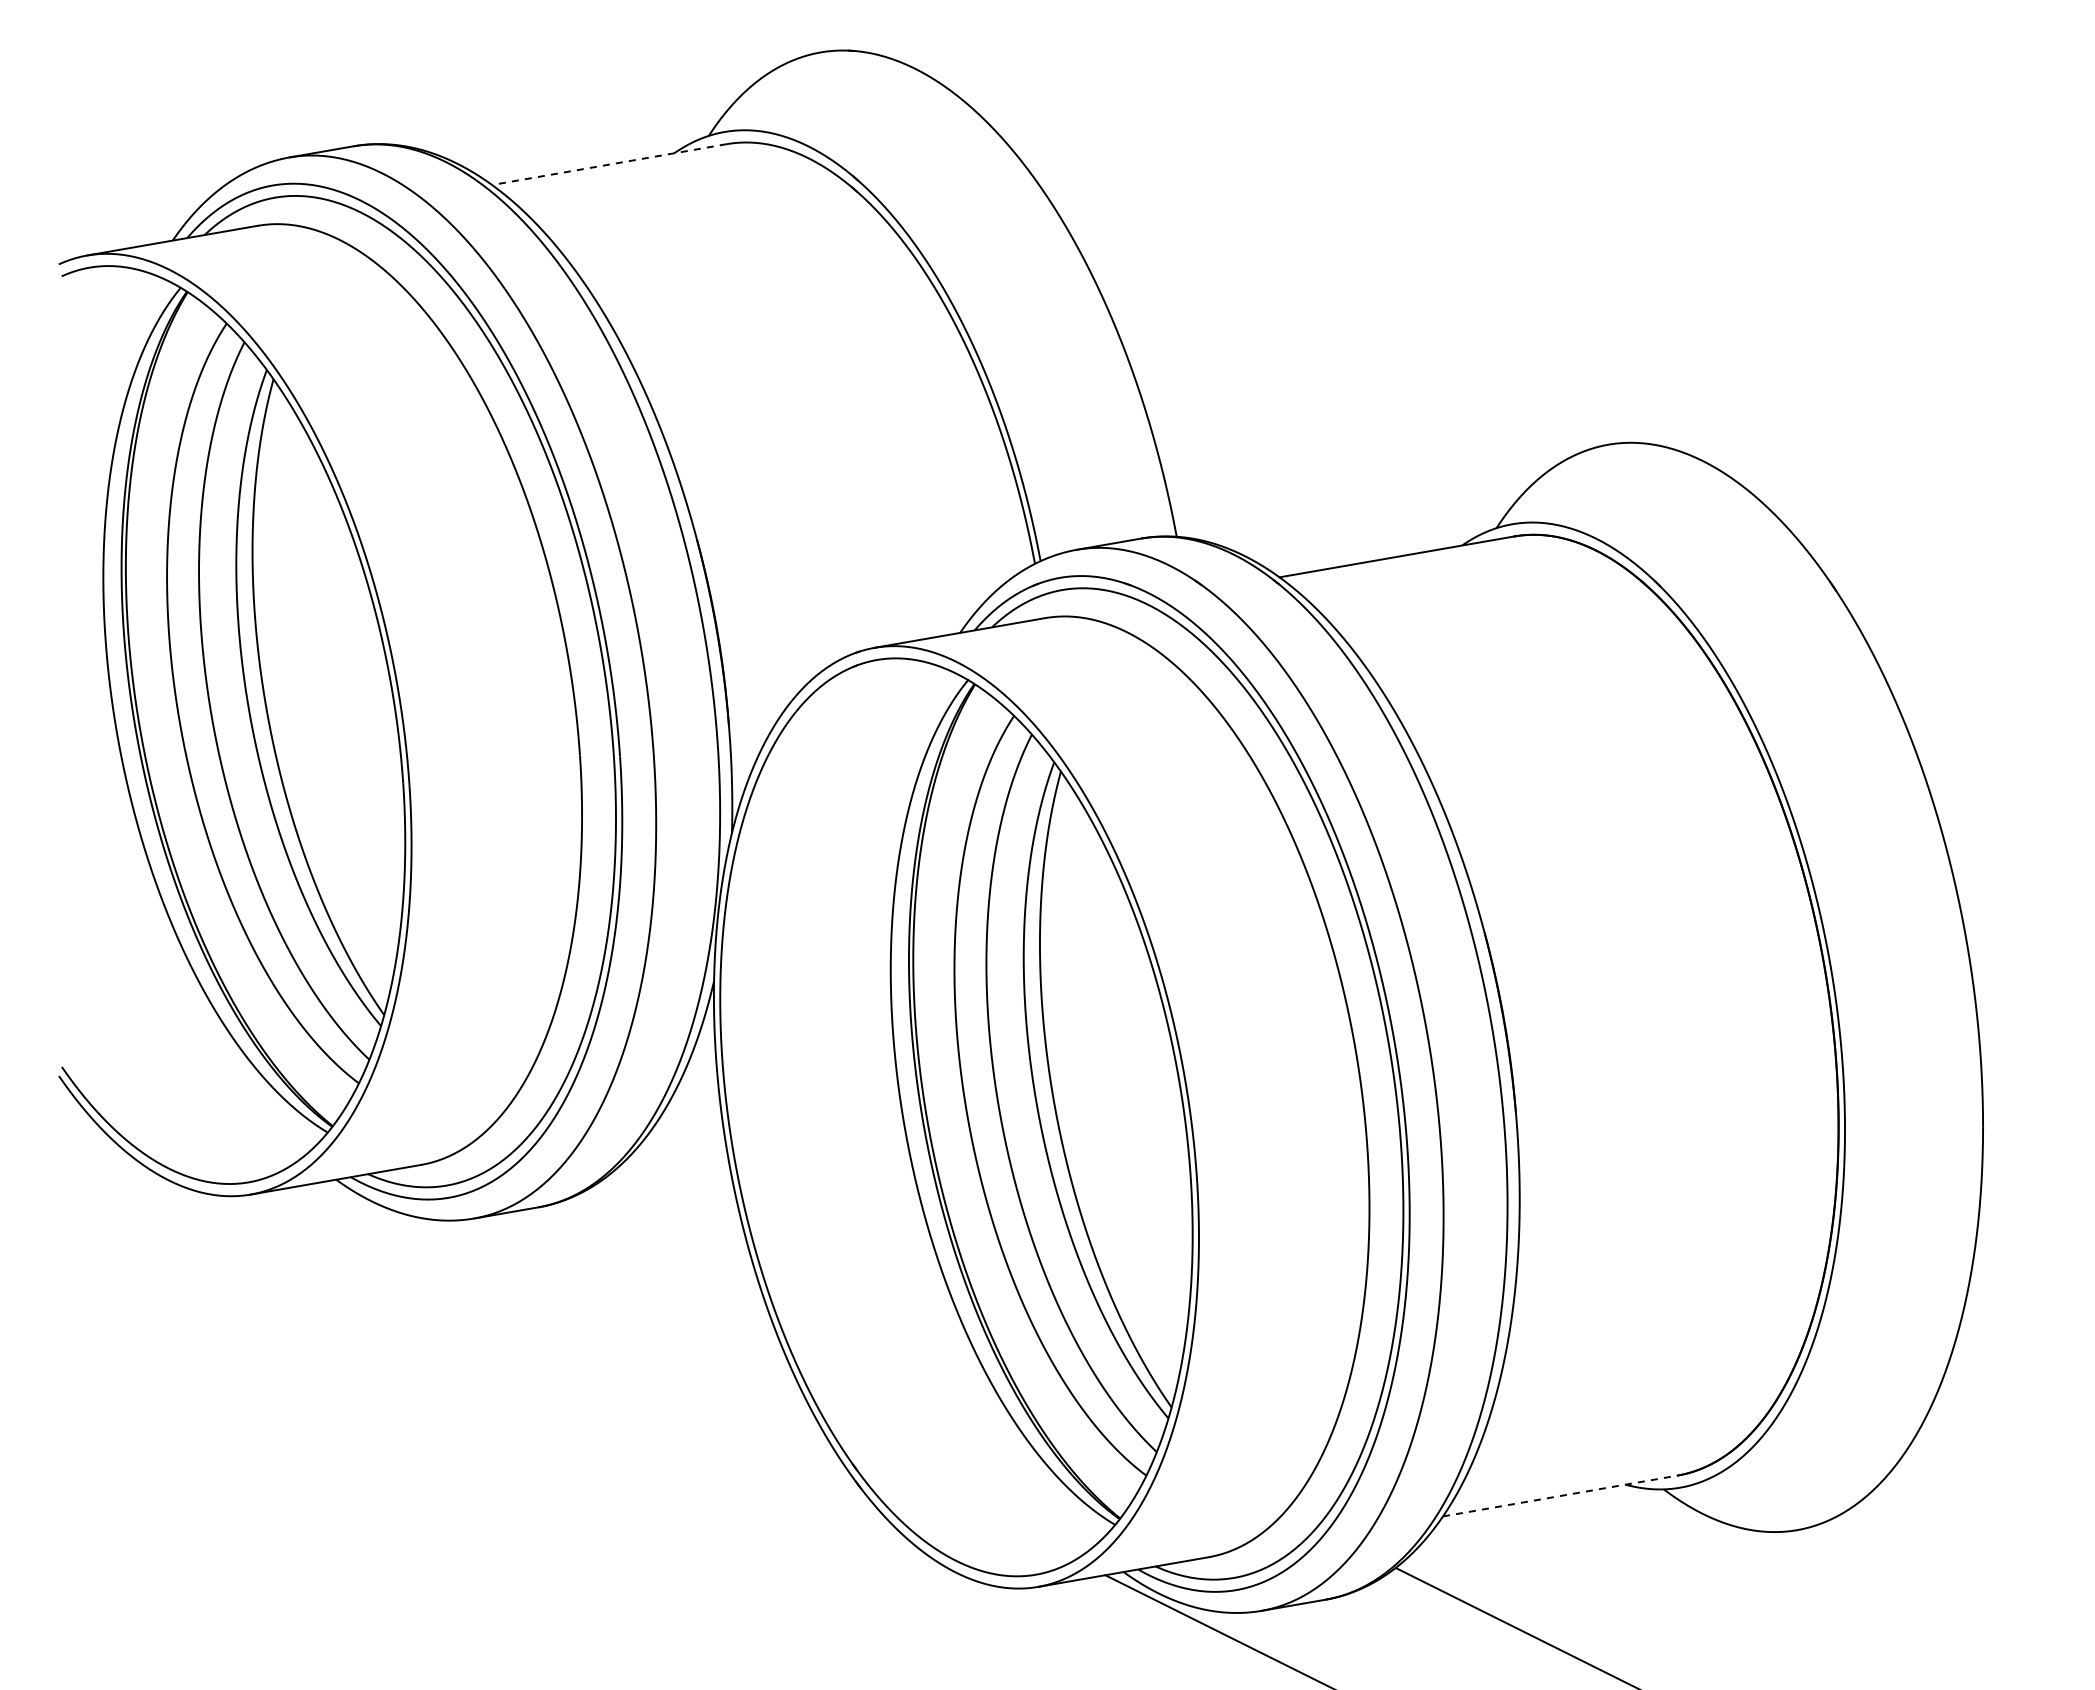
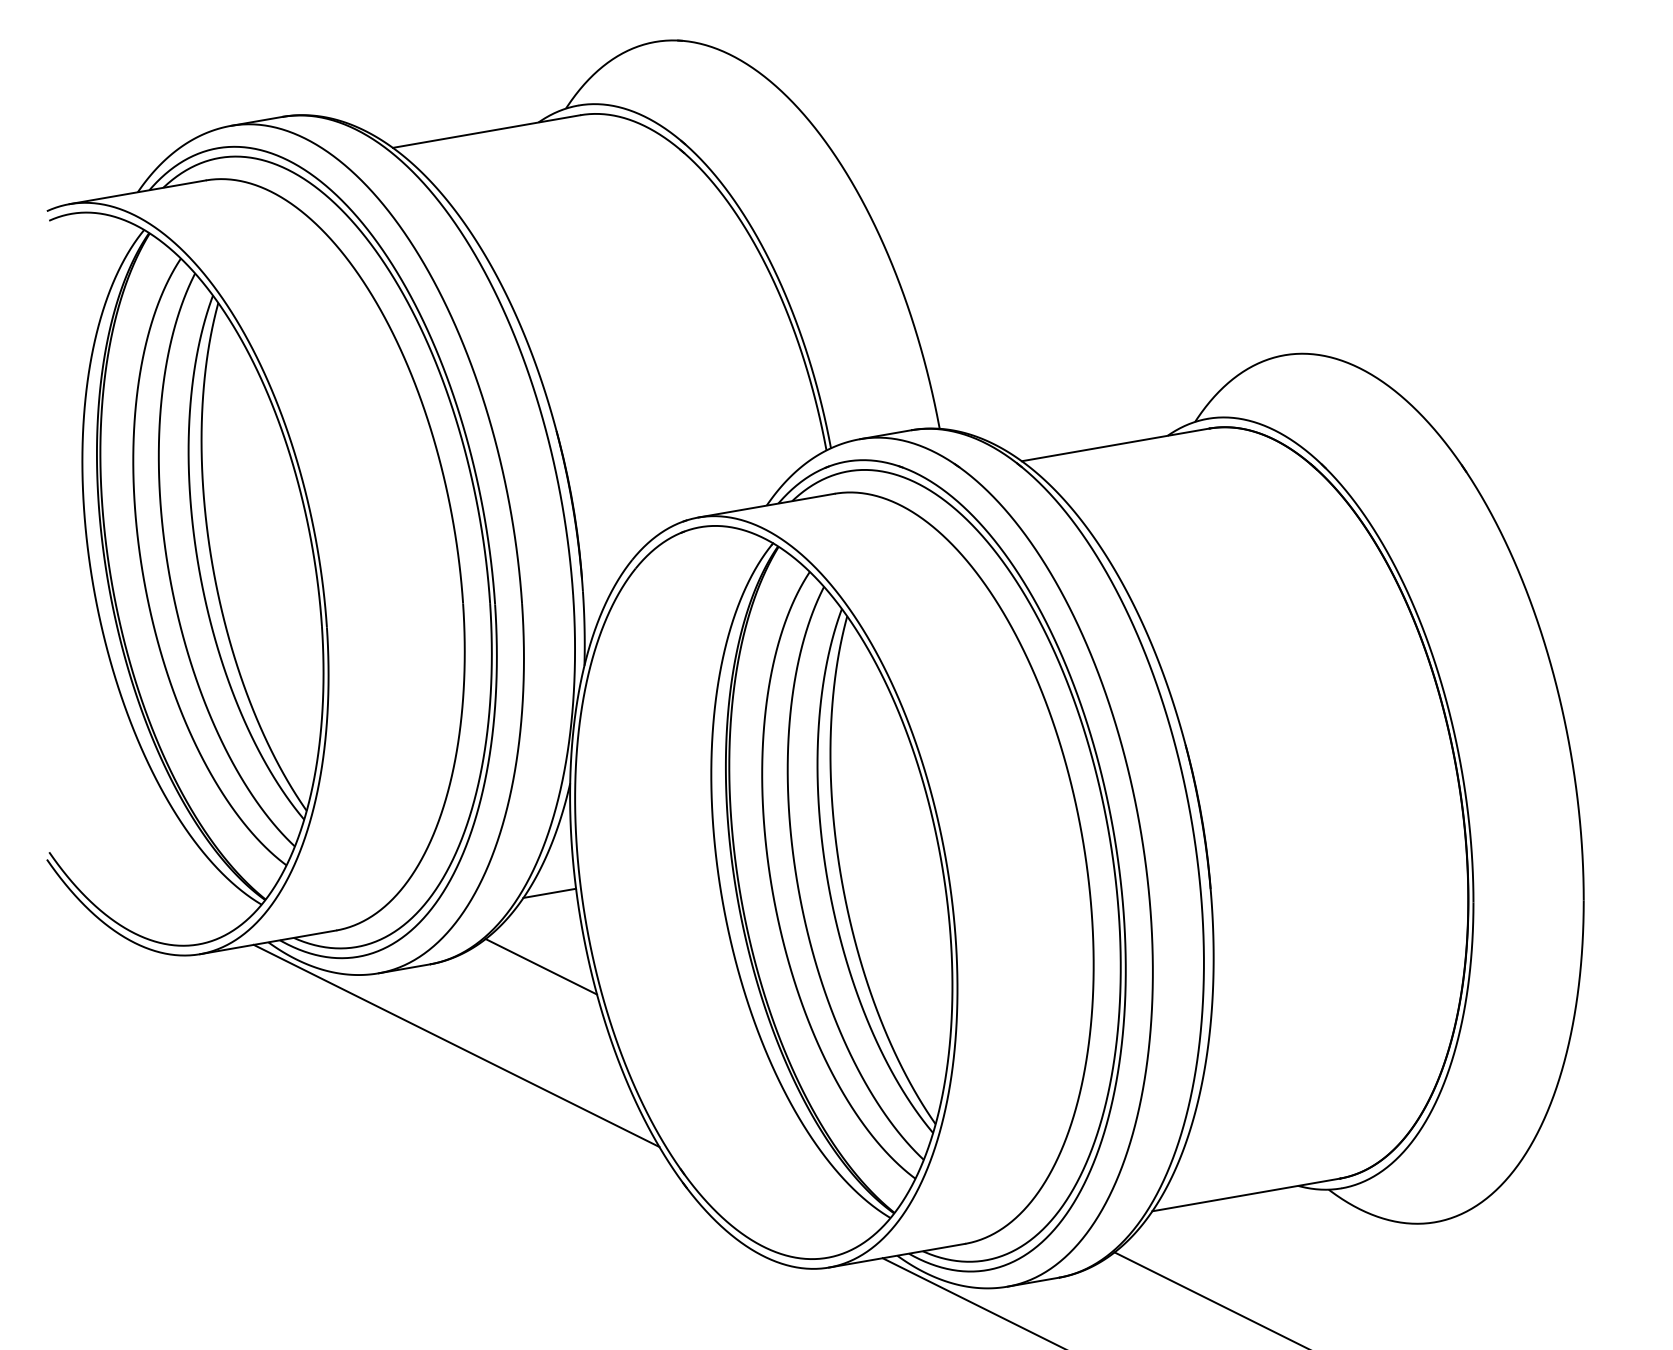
line: (608, 164) -> (485, 131), dashed -> solid
line: (688, 1118) -> (549, 893), added
line: (677, 1210) -> (540, 966), added
line: (571, 1308) -> (456, 1045), added
line: (1560, 1495) -> (1246, 1194), dashed -> solid

